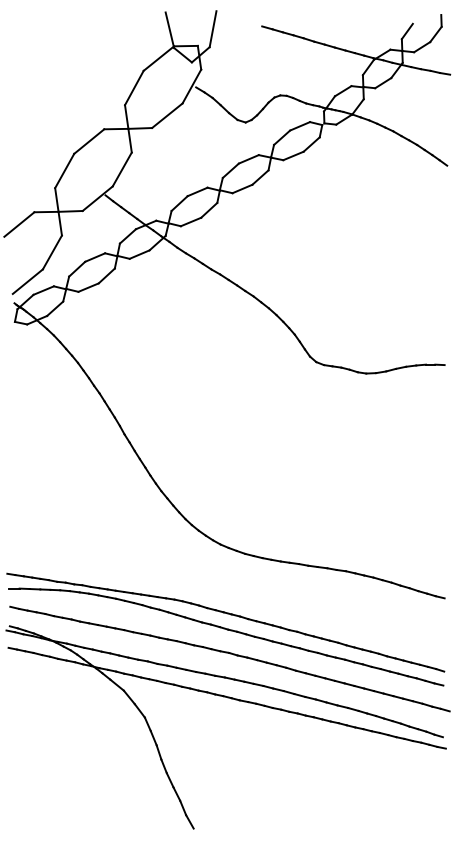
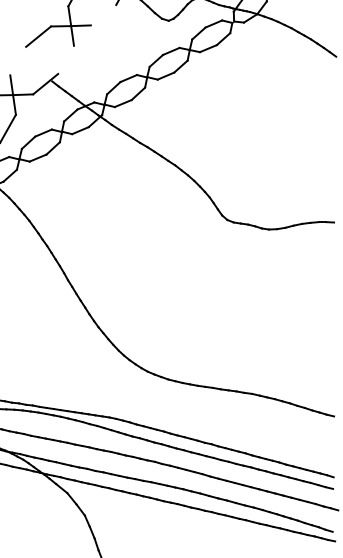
line: (167, 115) -> (103, 14), removed
line: (121, 169) -> (65, 59), removed
line: (64, 170) -> (18, 60), removed

